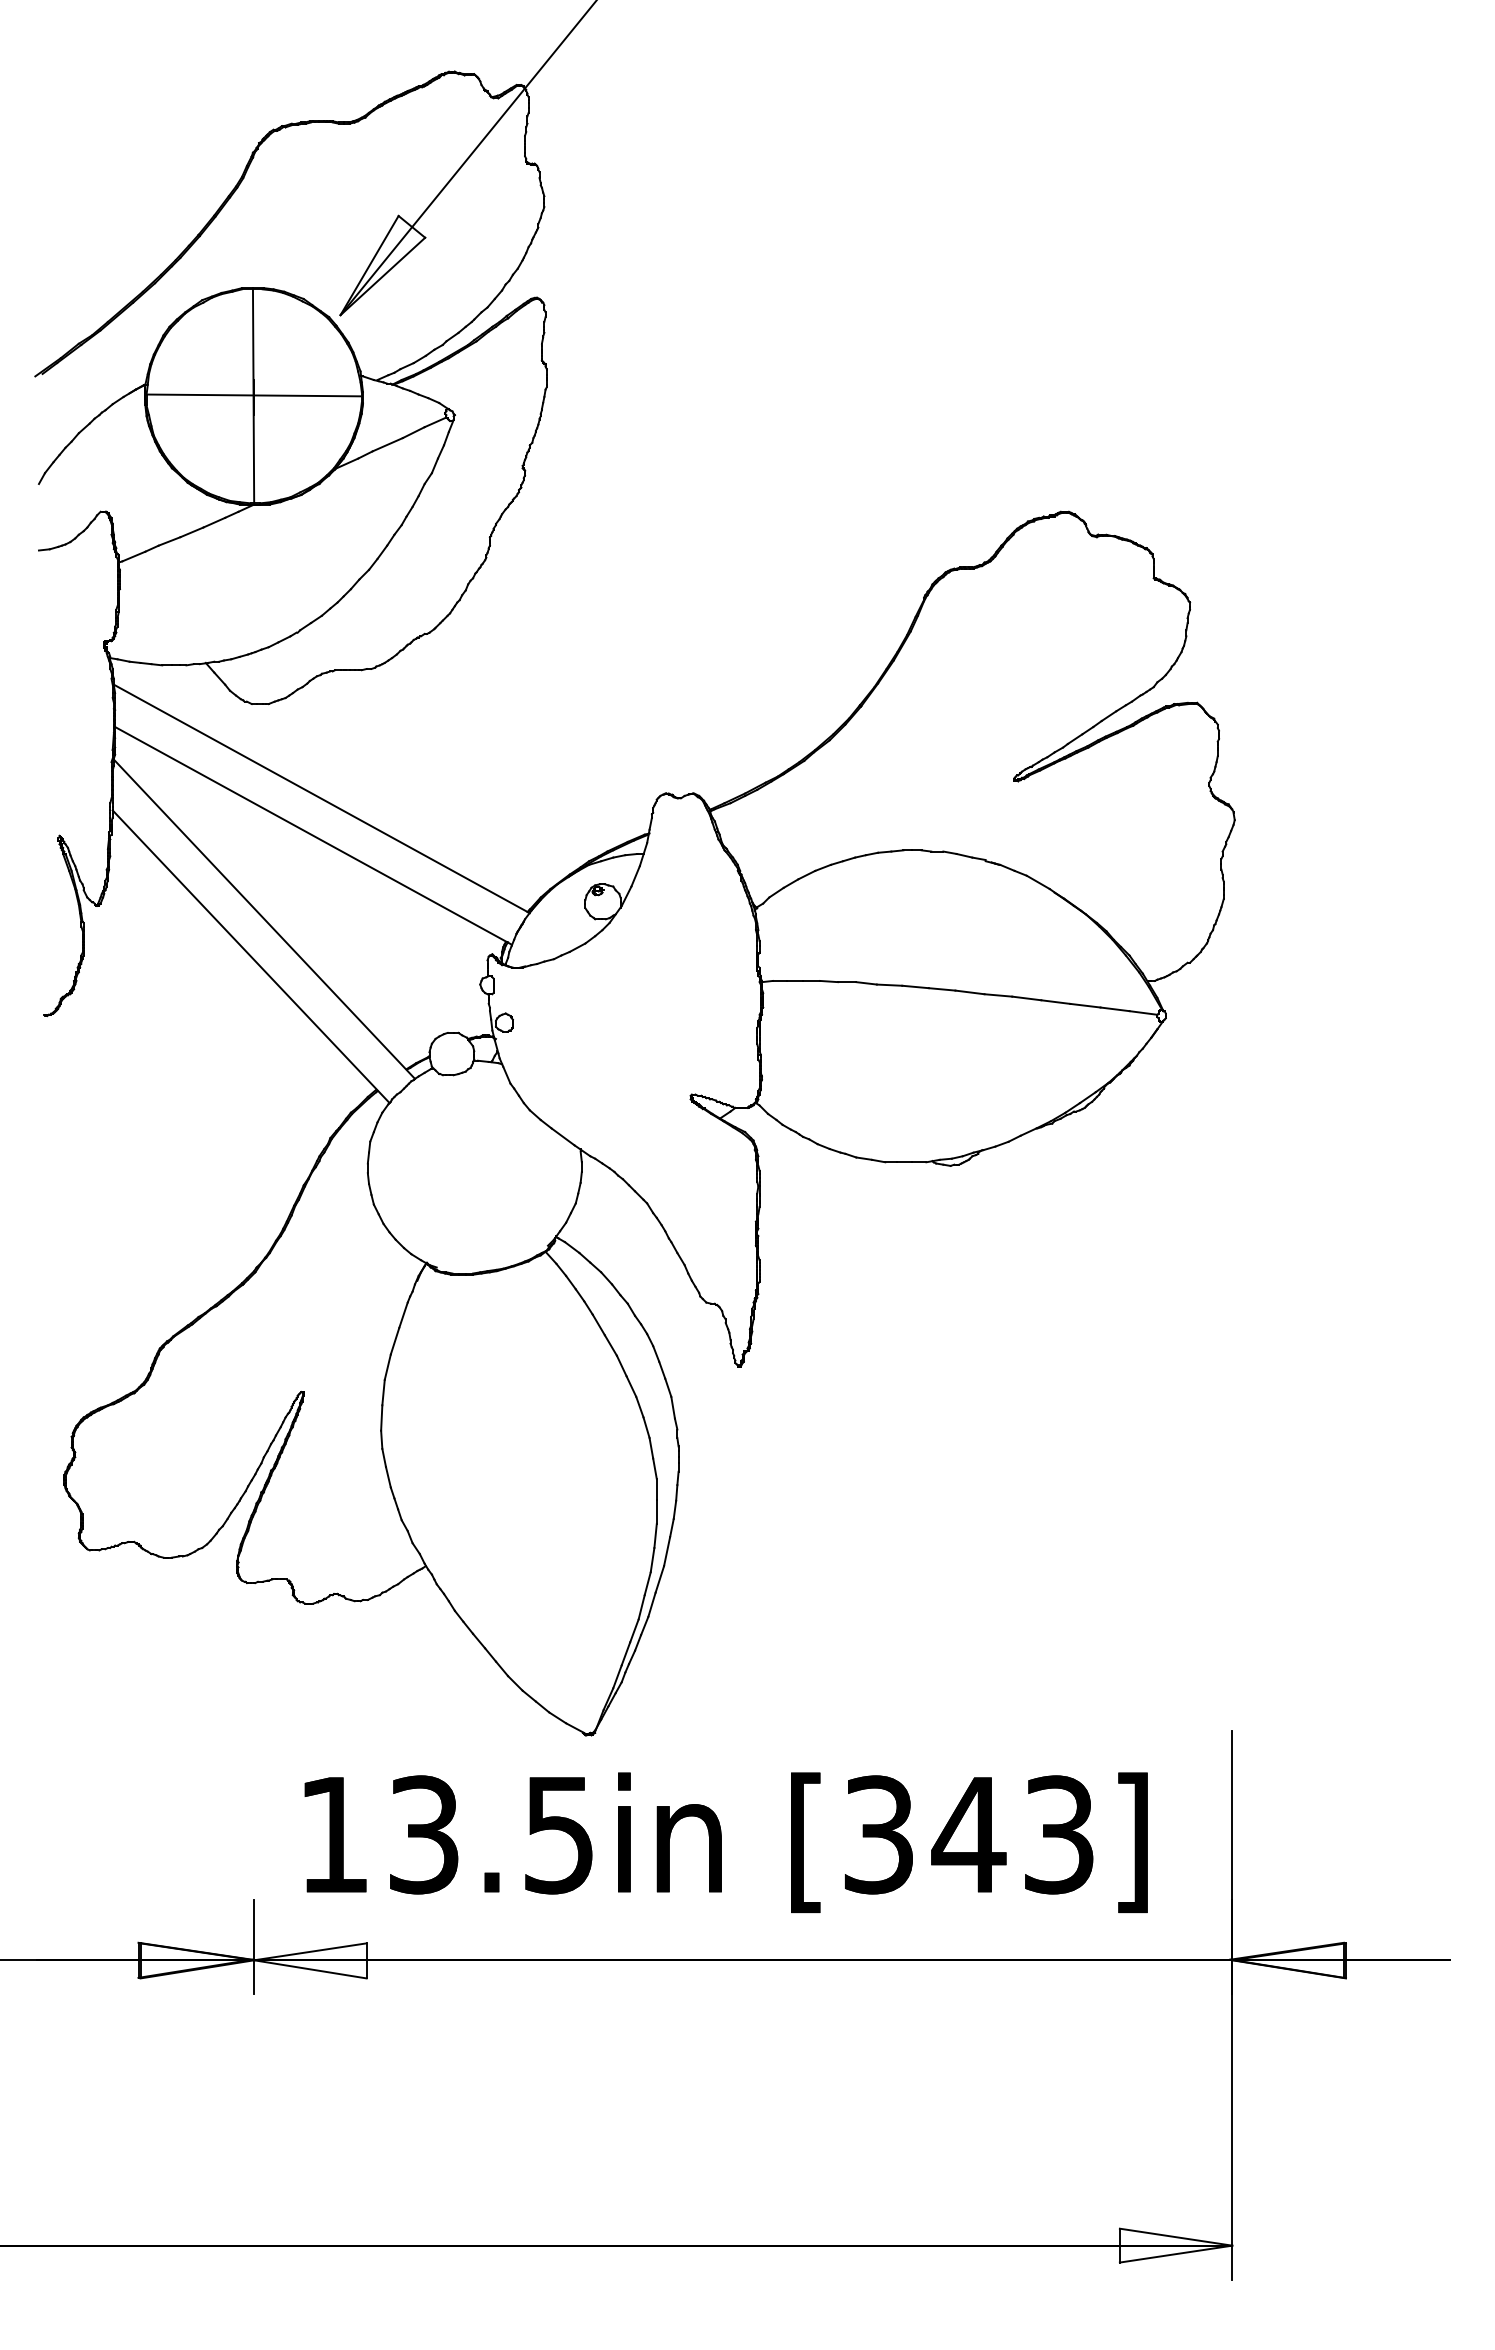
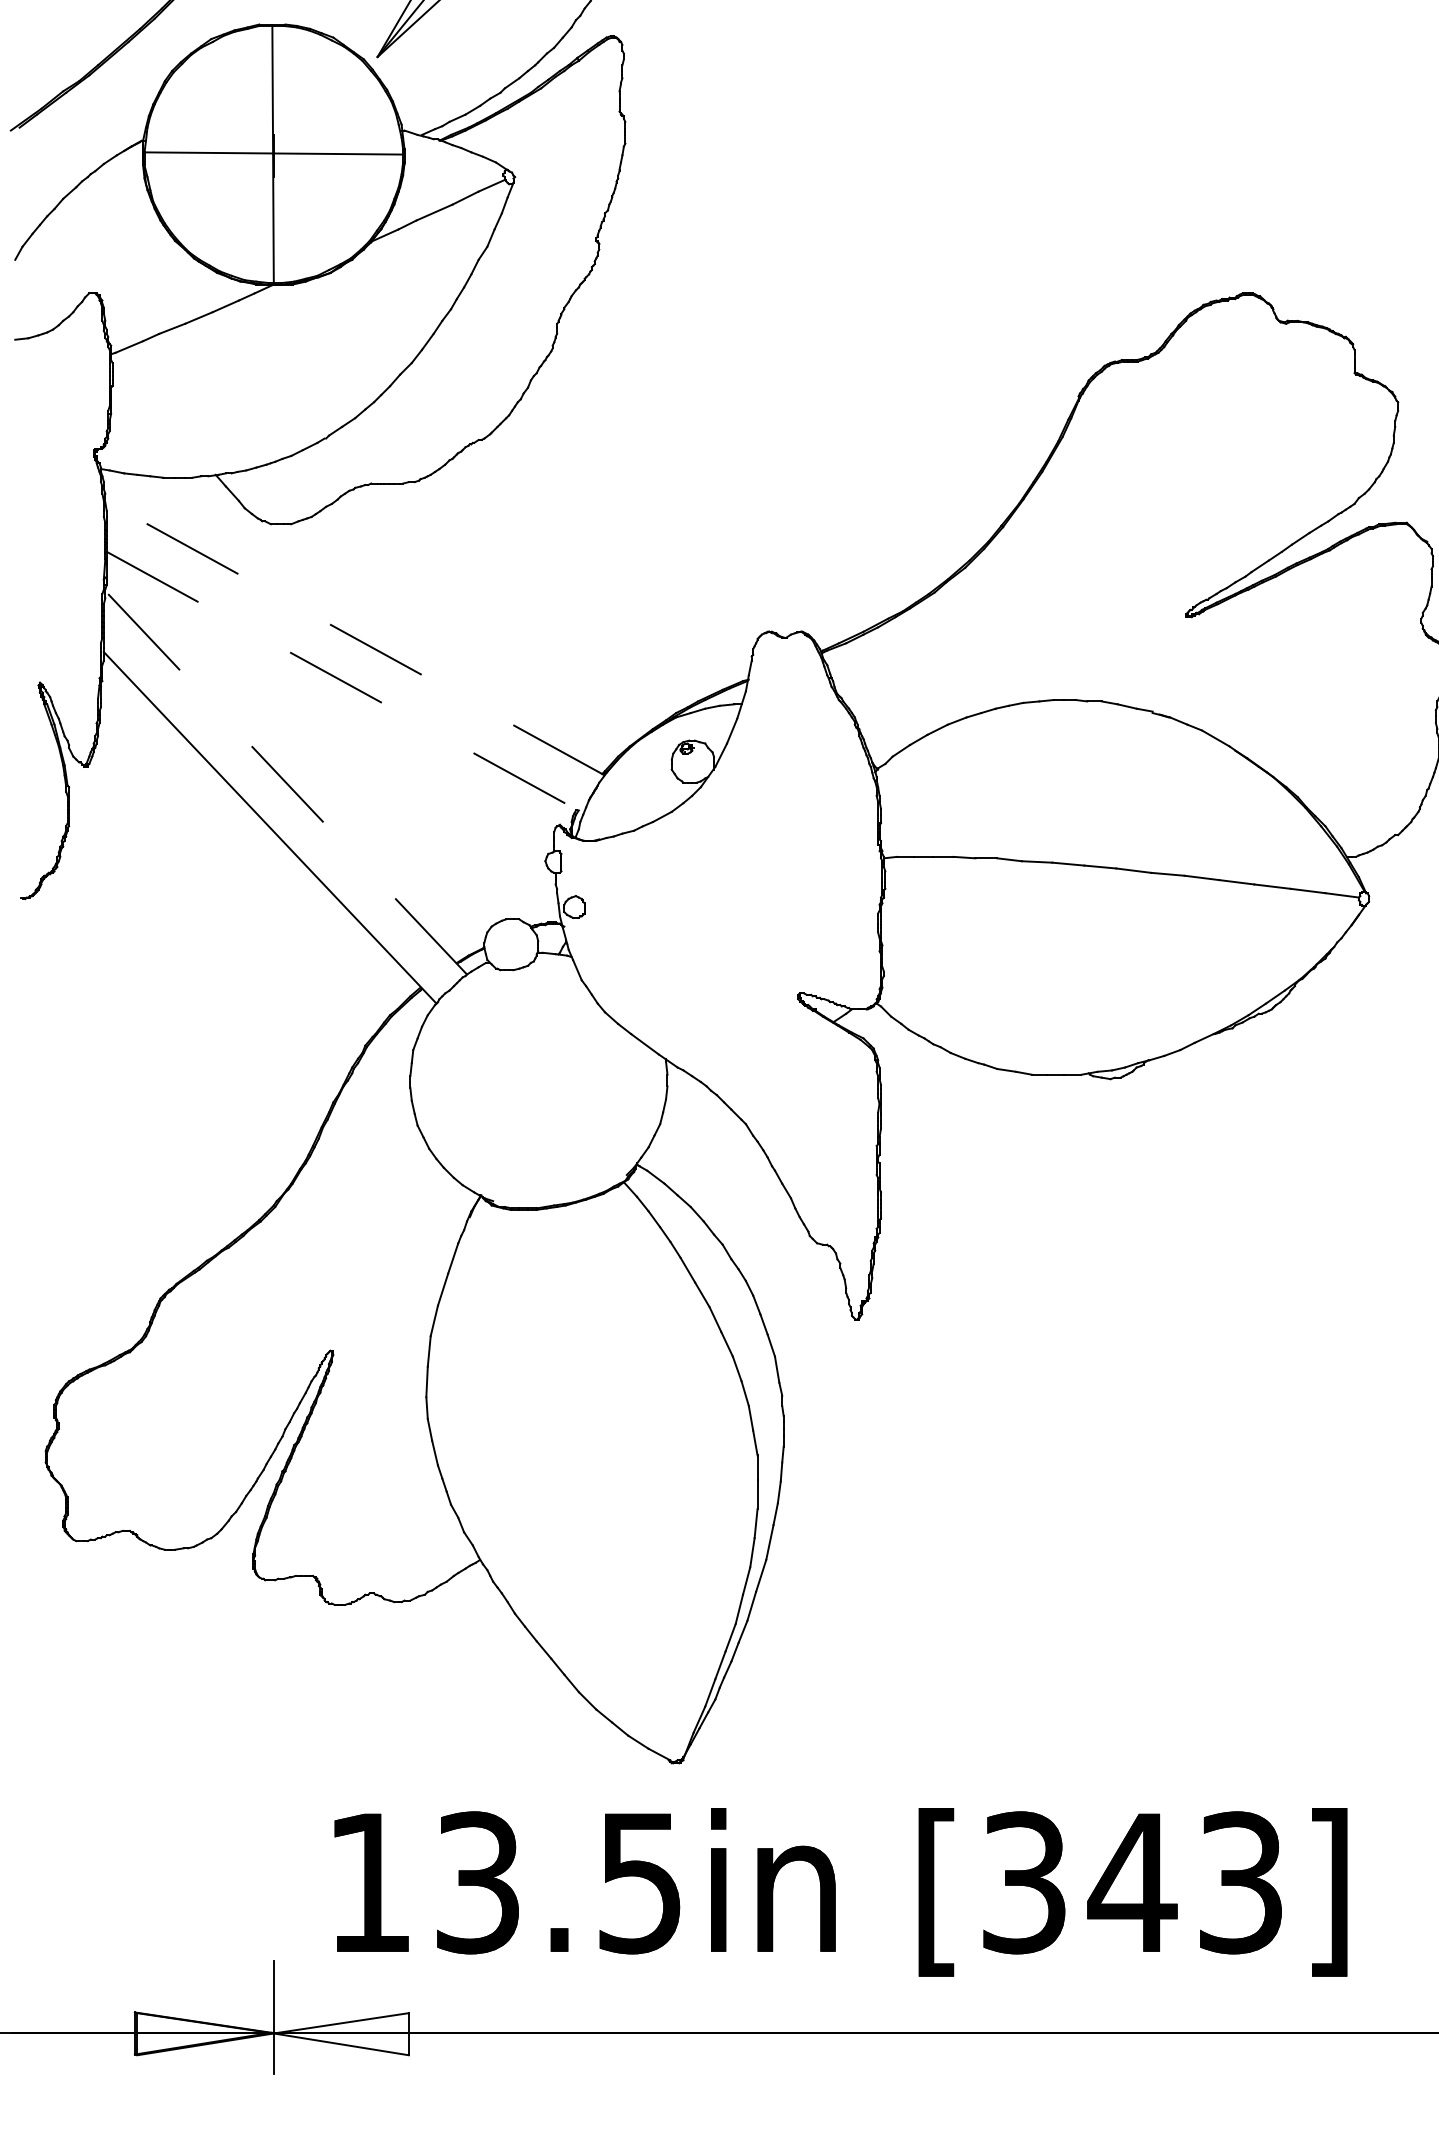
line: (321, 798) -> (354, 637), solid -> dashed
line: (313, 836) -> (345, 683), solid -> dashed
line: (264, 918) -> (286, 781), solid -> dashed

